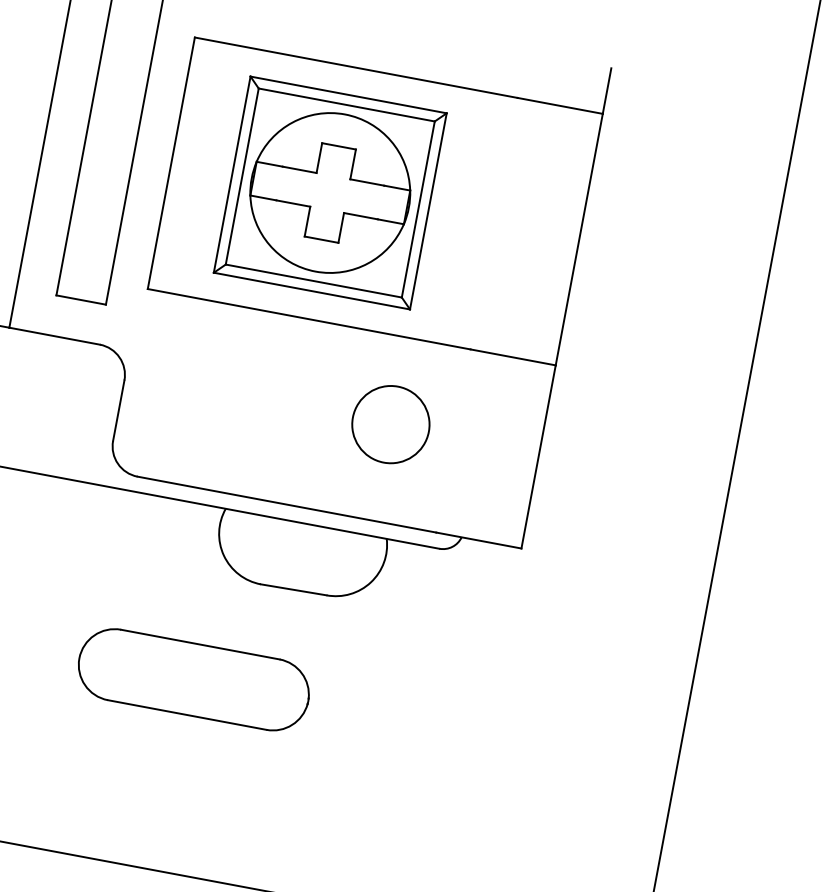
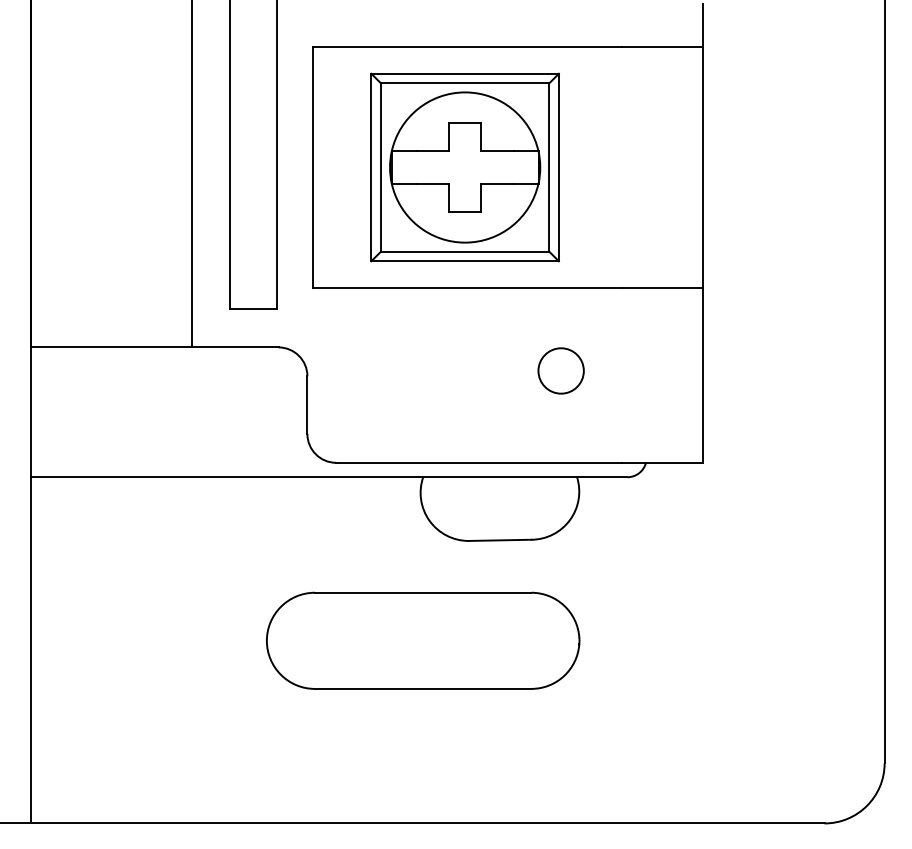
circle: (390, 424) -> (560, 370), size x0.62
part: (194, 679) -> (423, 640), size x1.43

